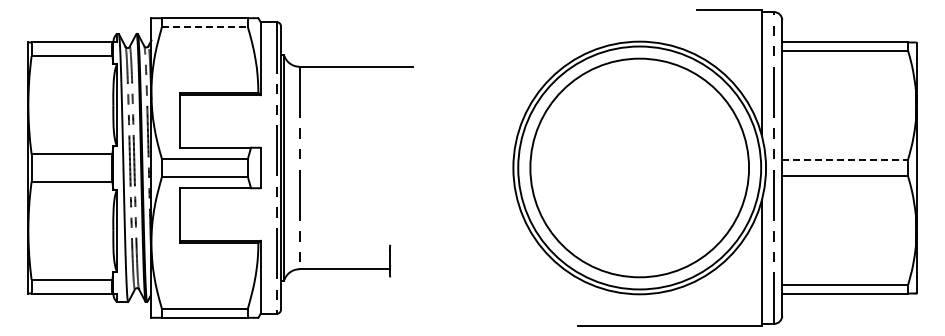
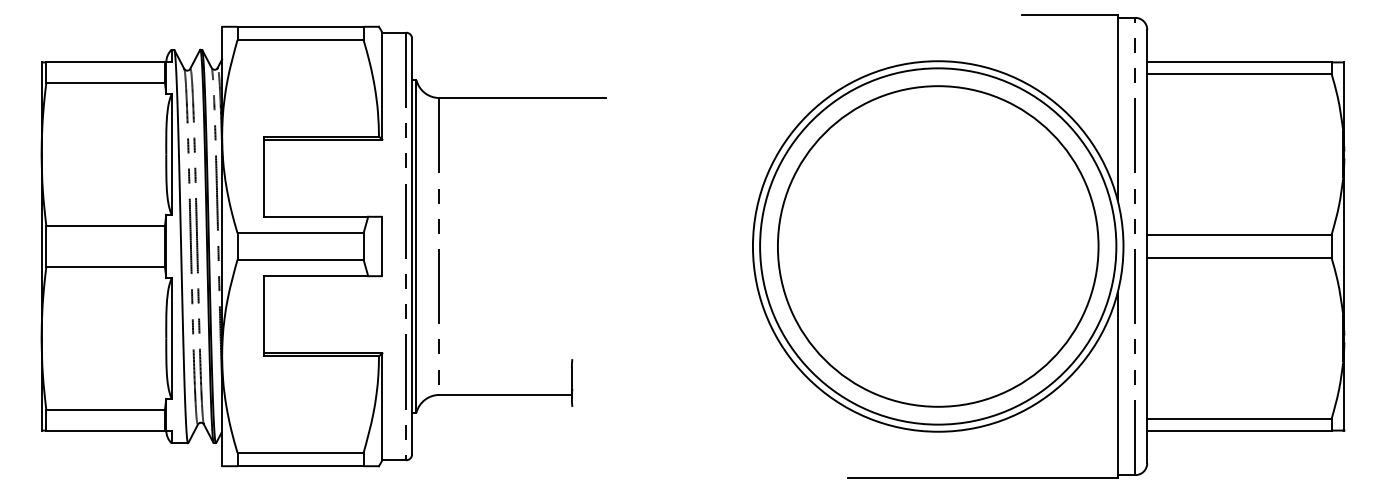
line: (204, 27) -> (299, 40), dashed -> solid
line: (845, 159) -> (1240, 234), dashed -> solid

